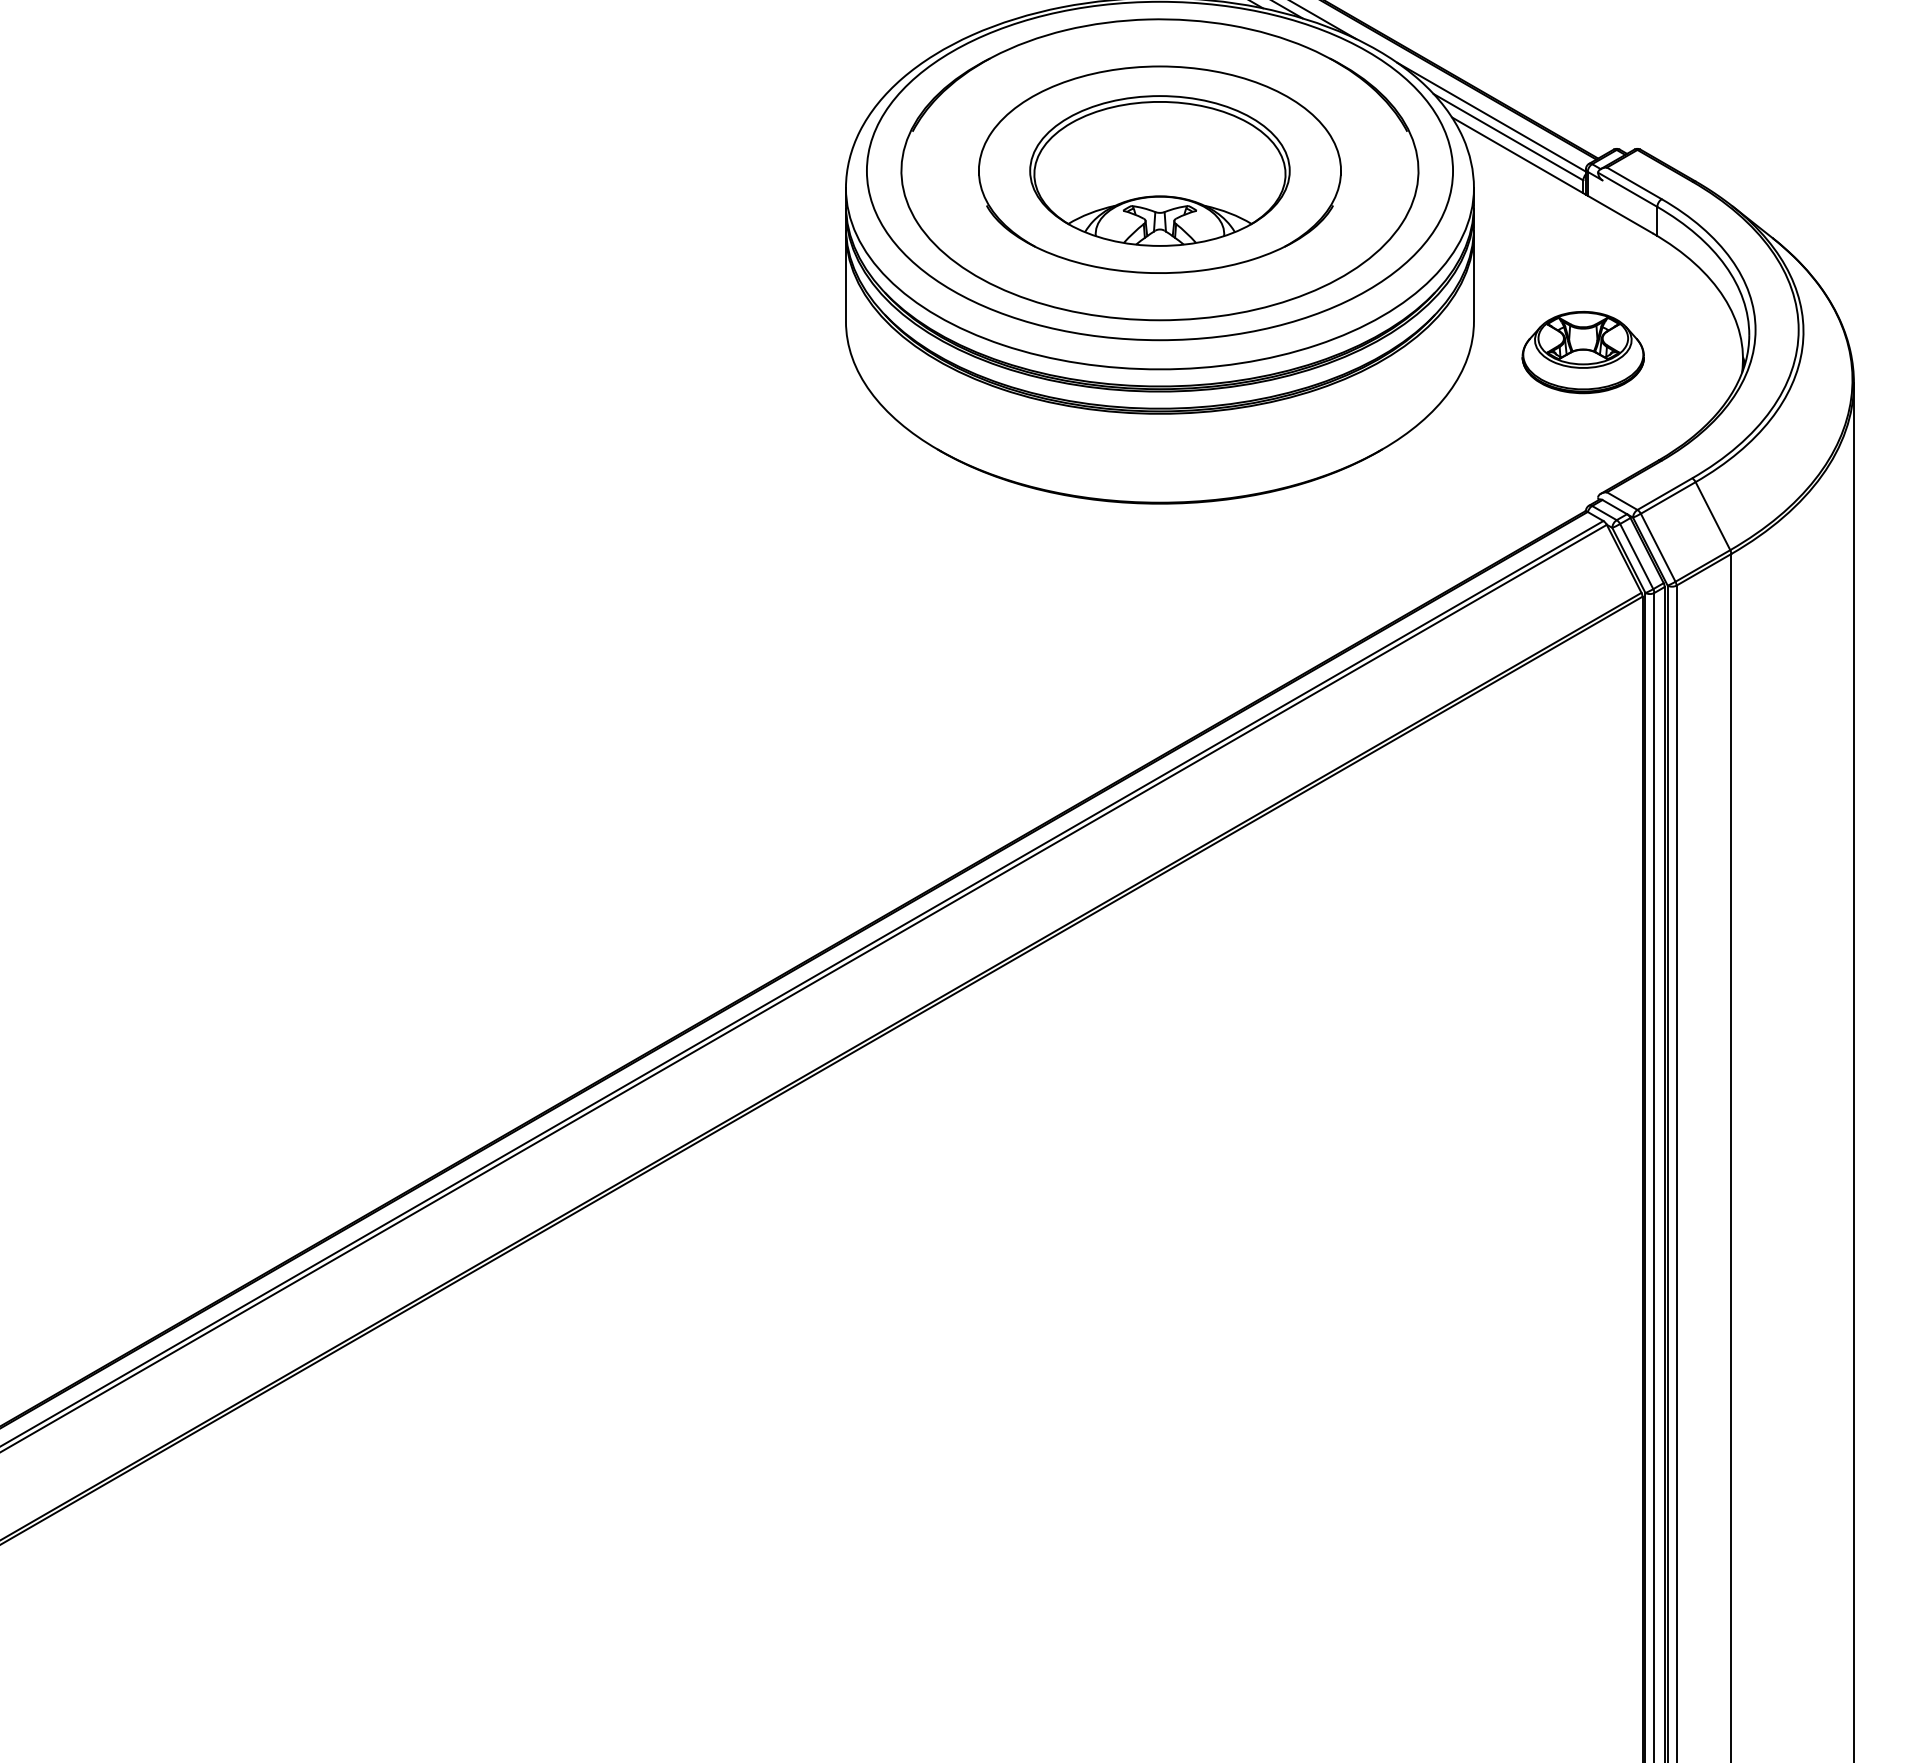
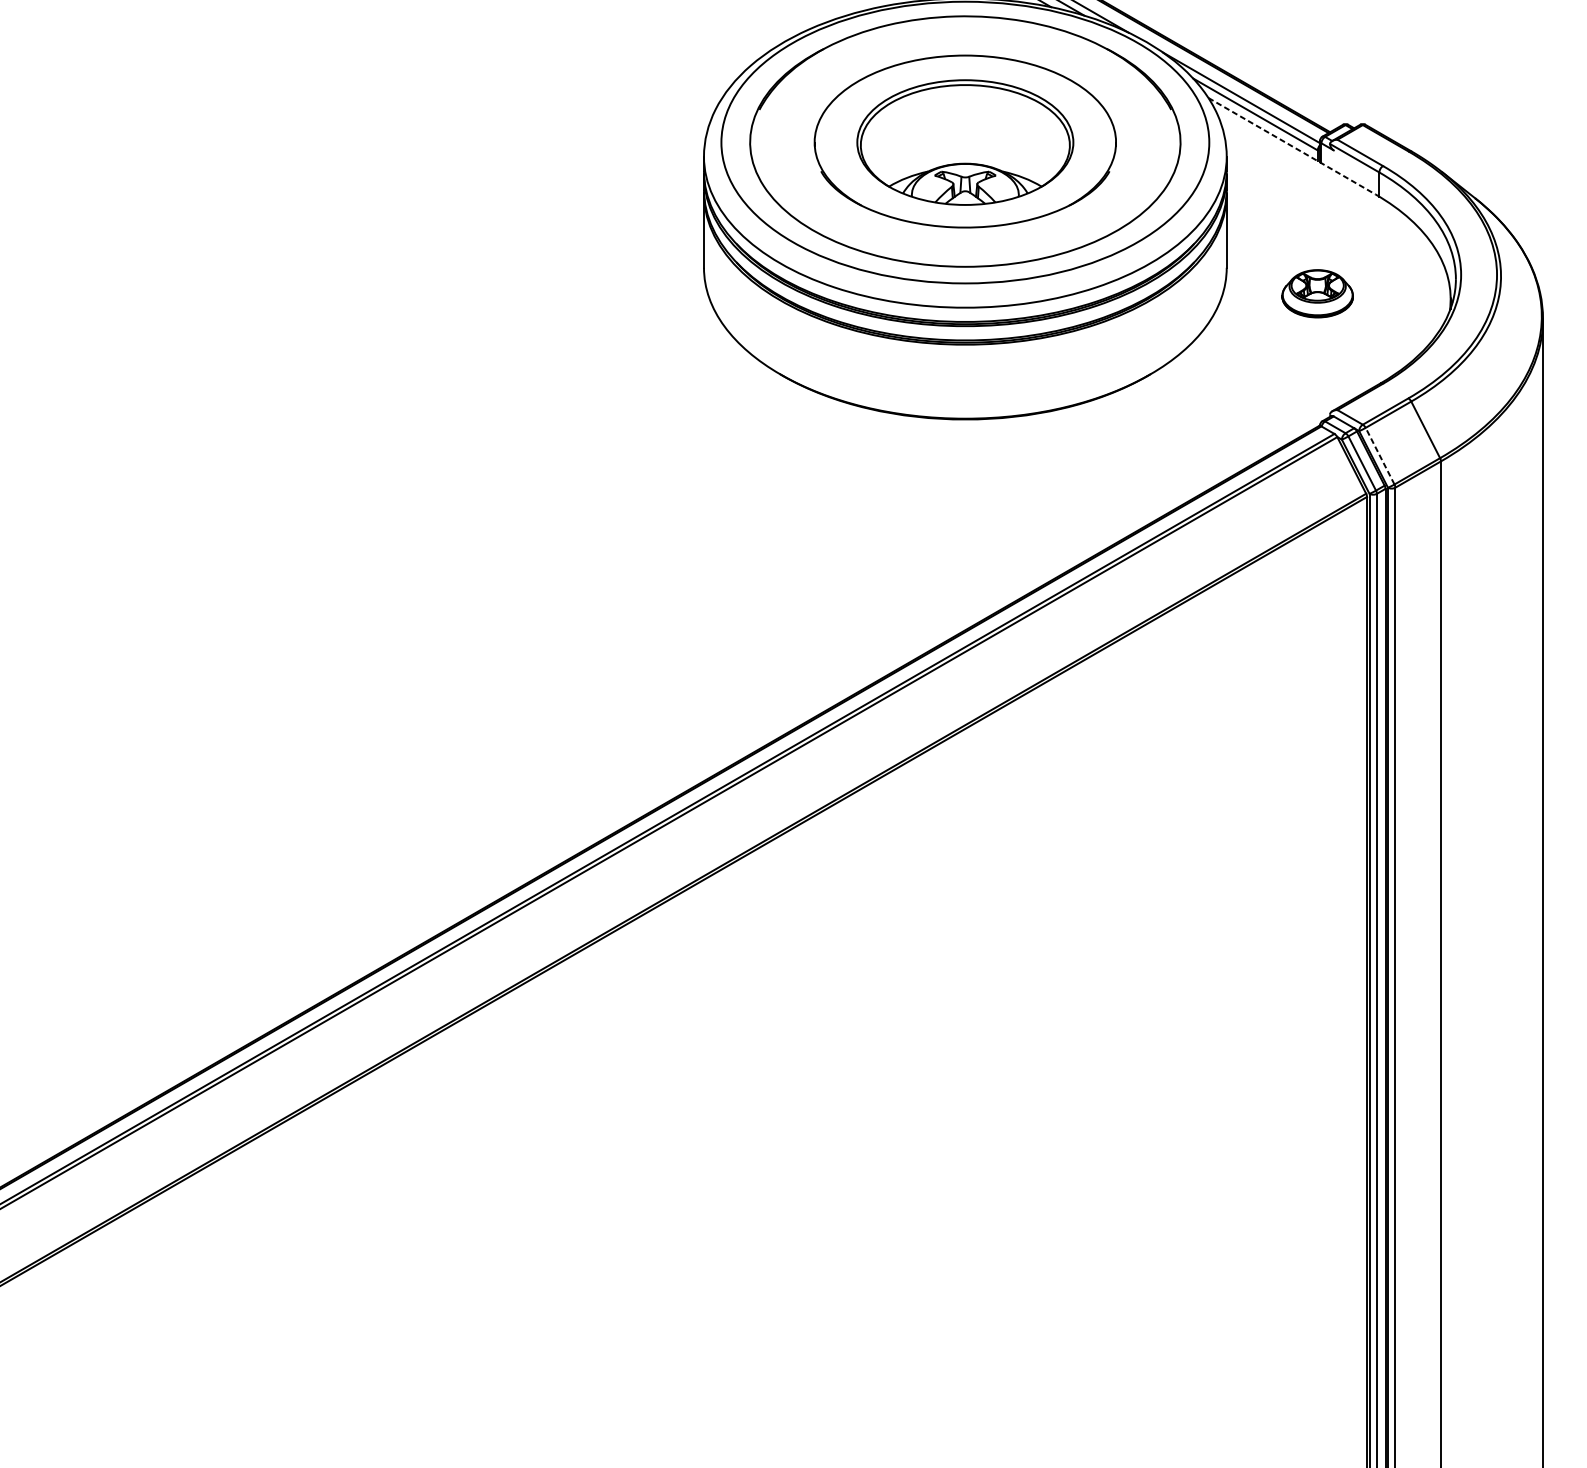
line: (1552, 175) -> (1292, 146), solid -> dashed
part: (1582, 352) -> (1317, 293), size x0.7
line: (1657, 547) -> (1379, 455), solid -> dashed

